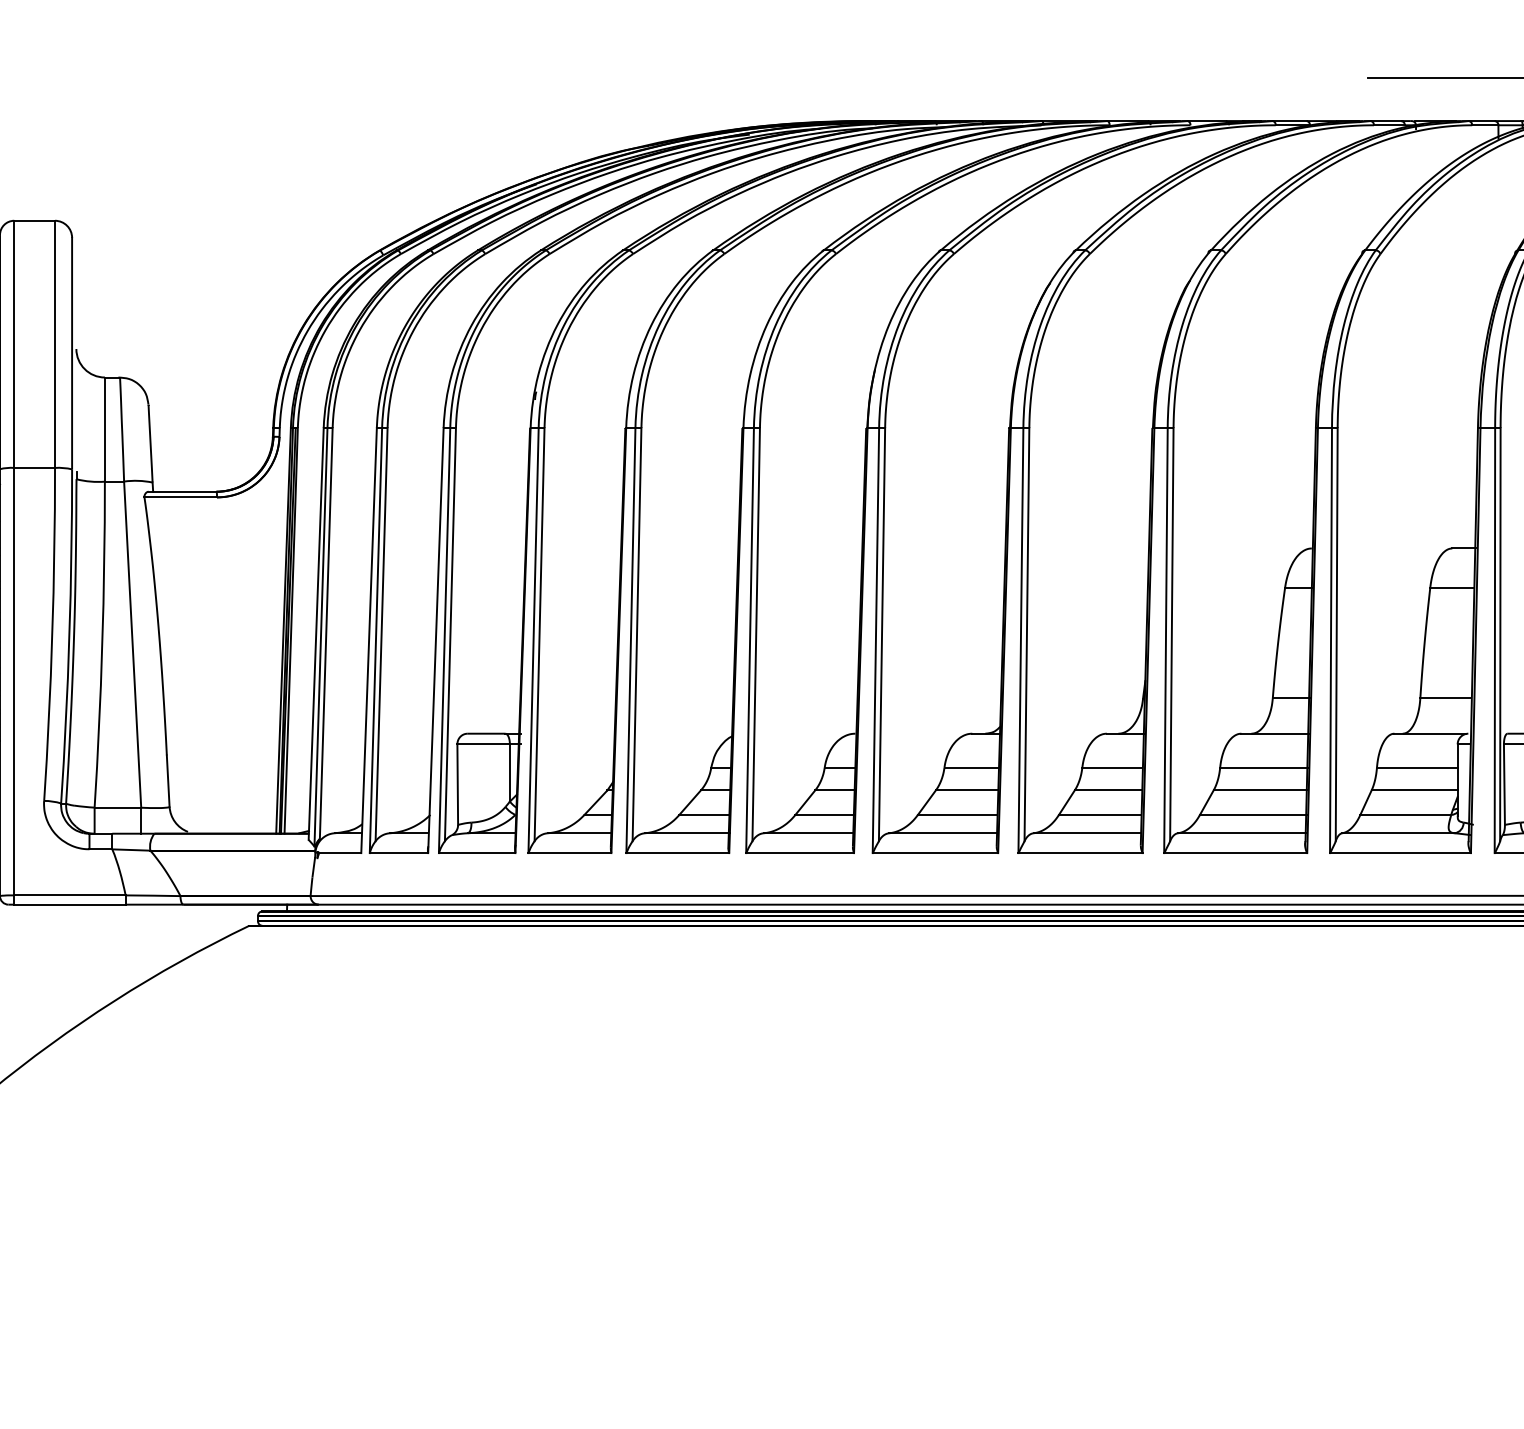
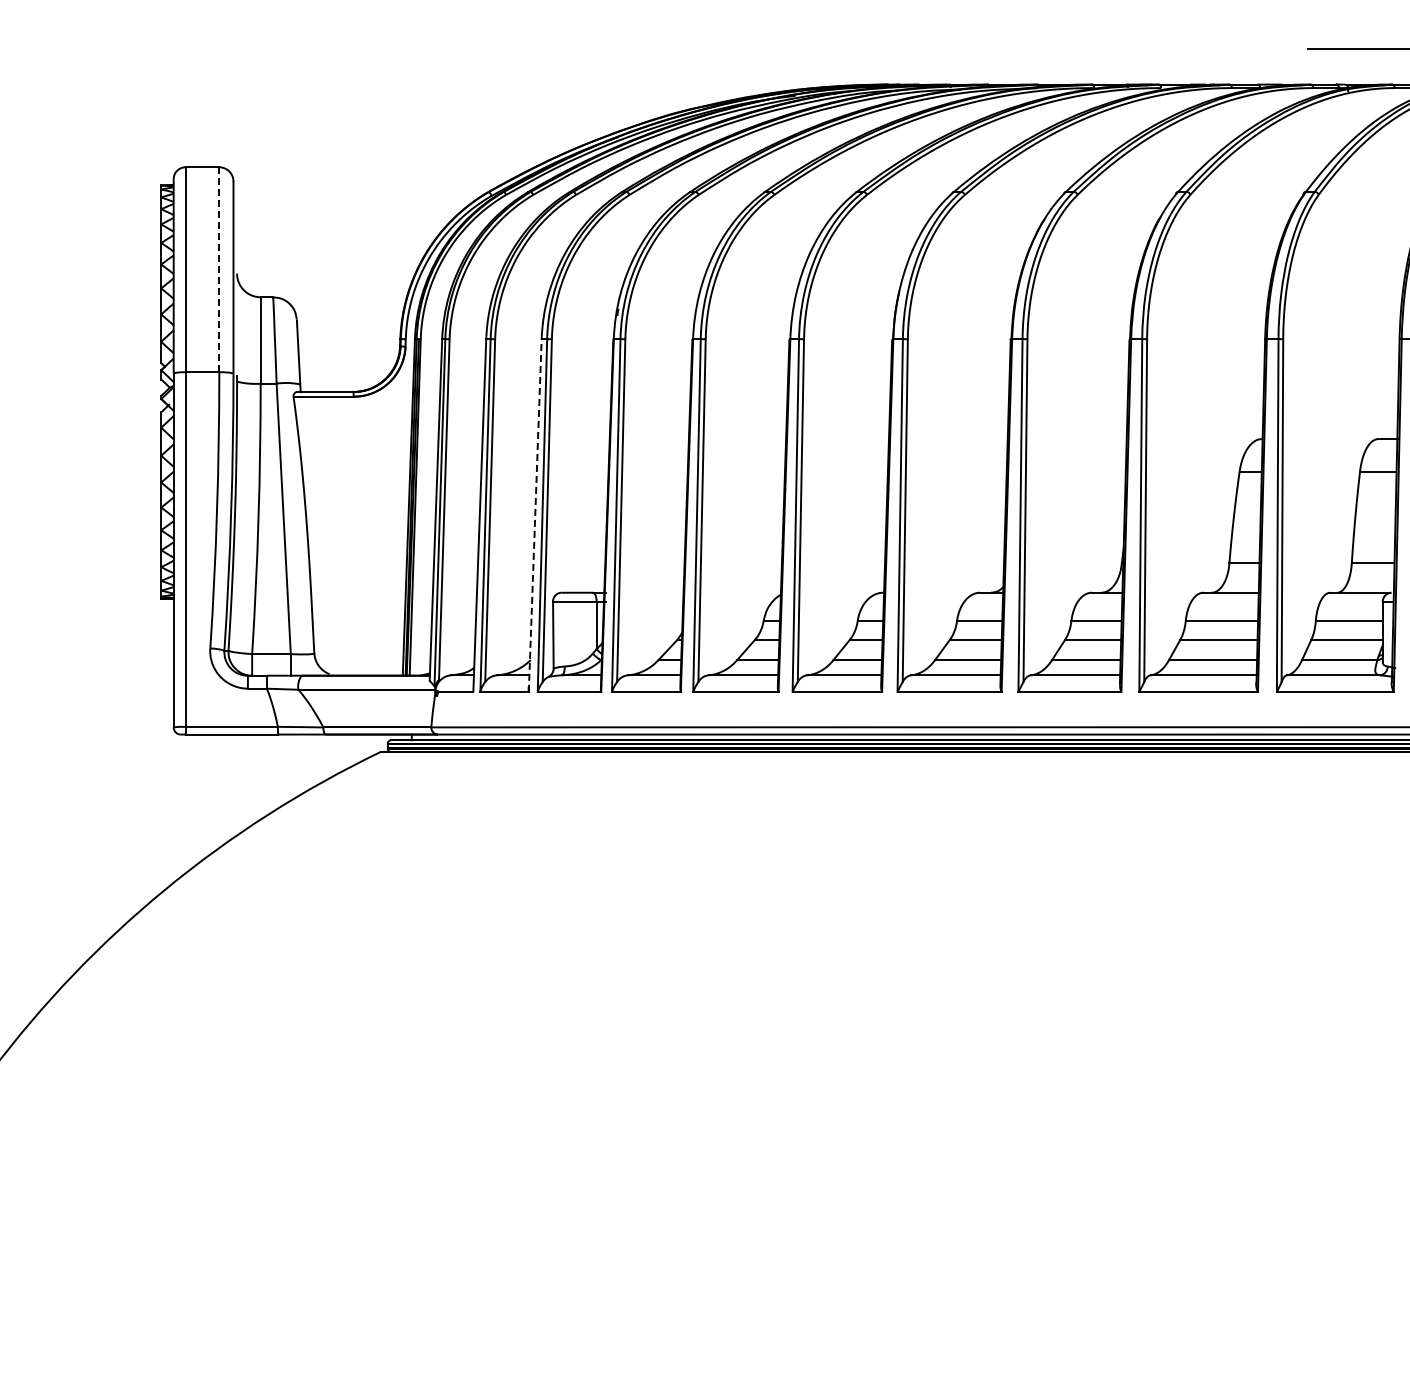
line: (55, 343) -> (219, 269), solid -> dashed
line: (436, 639) -> (535, 514), solid -> dashed

